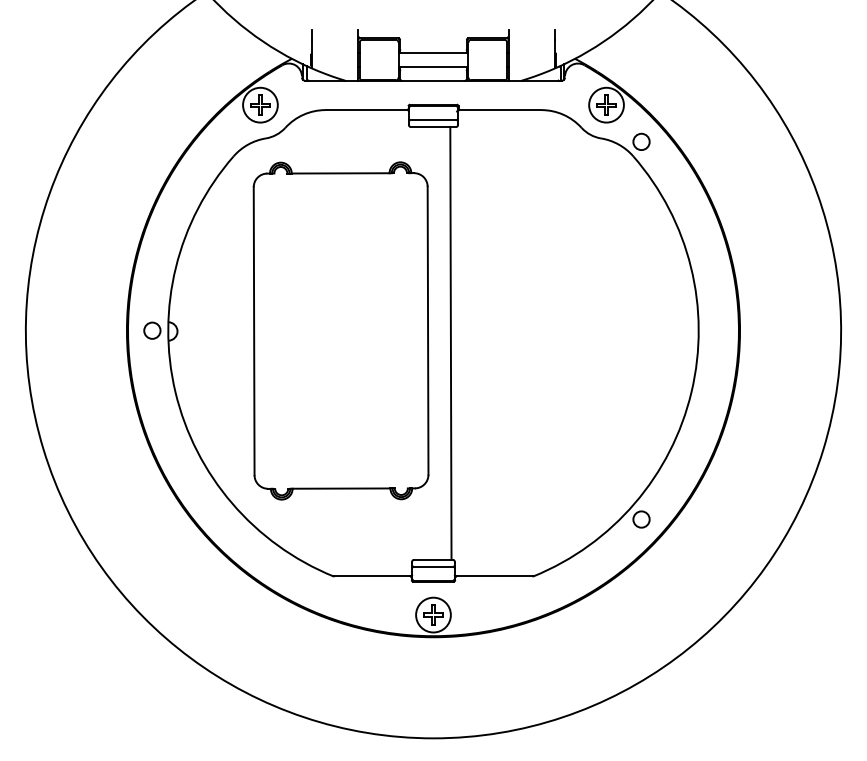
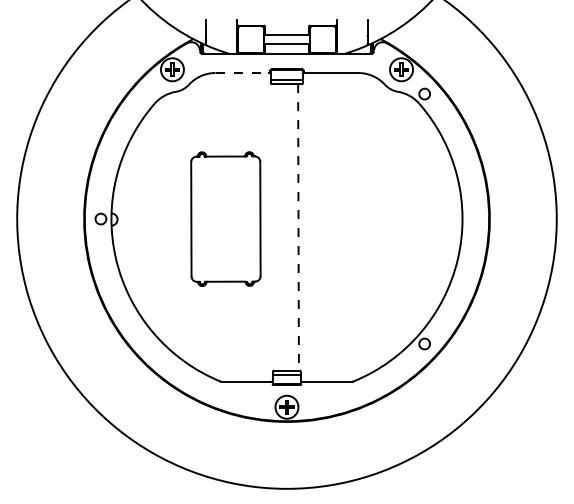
line: (366, 110) -> (242, 73), solid -> dashed
part: (340, 329) -> (225, 218), size x0.6
line: (450, 343) -> (298, 227), solid -> dashed

